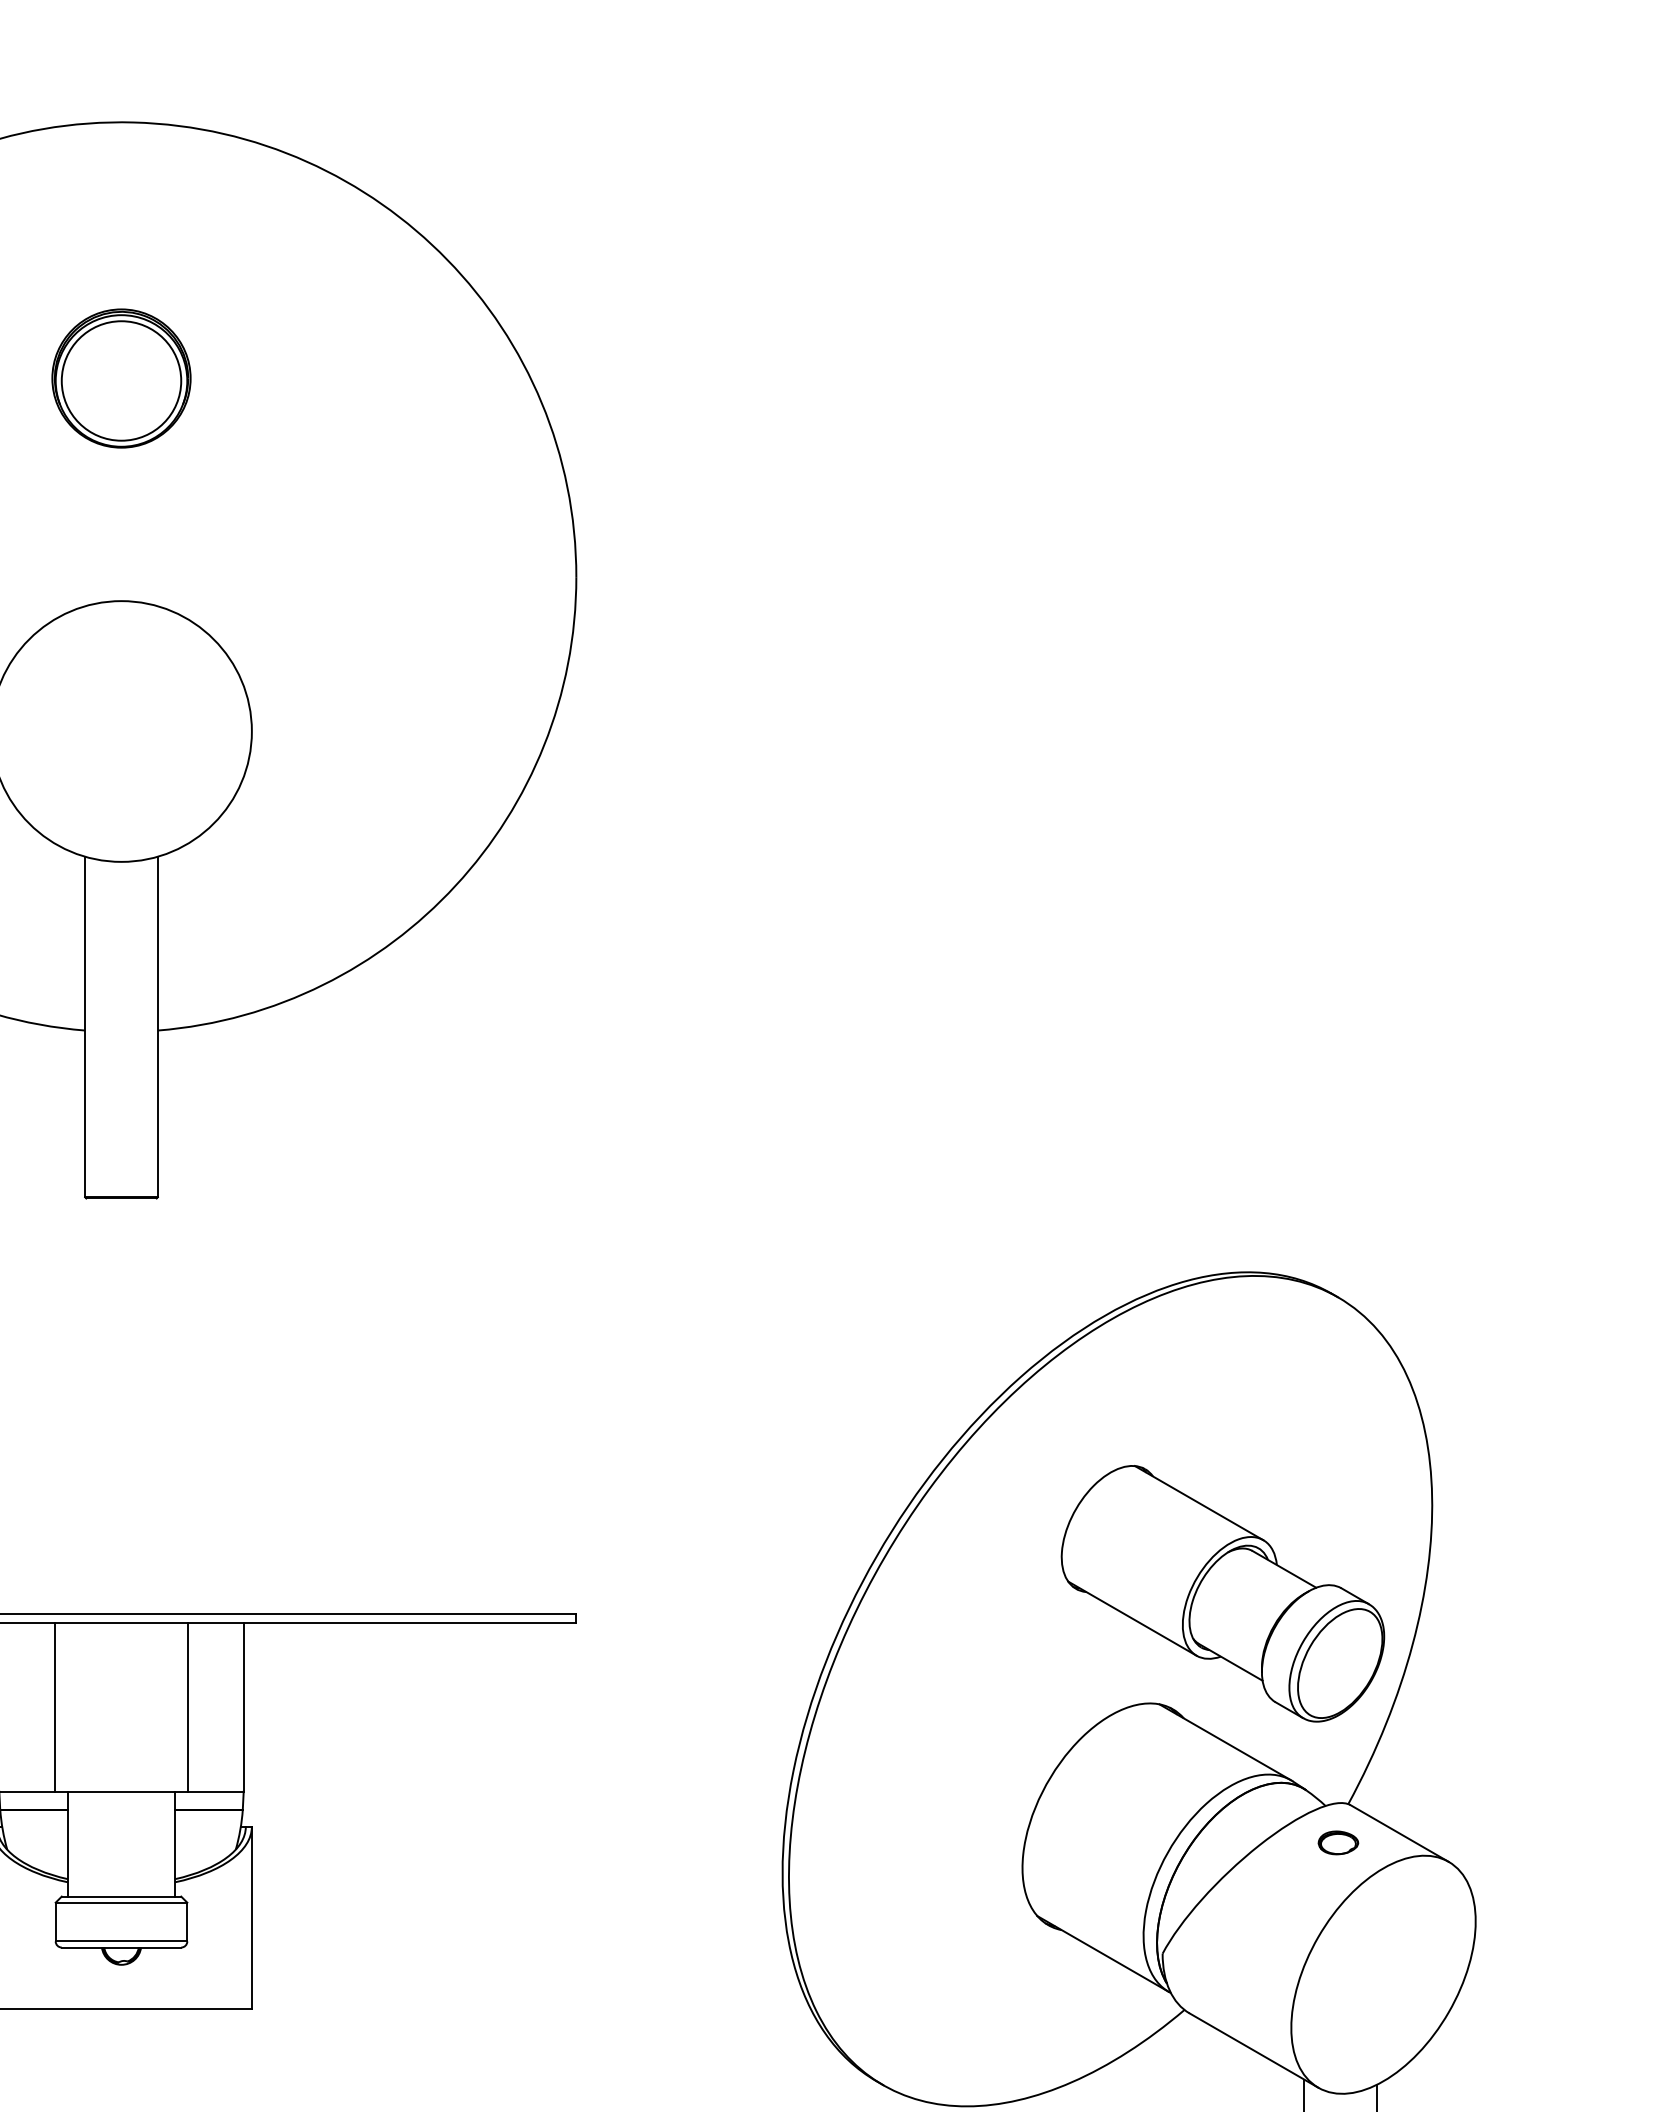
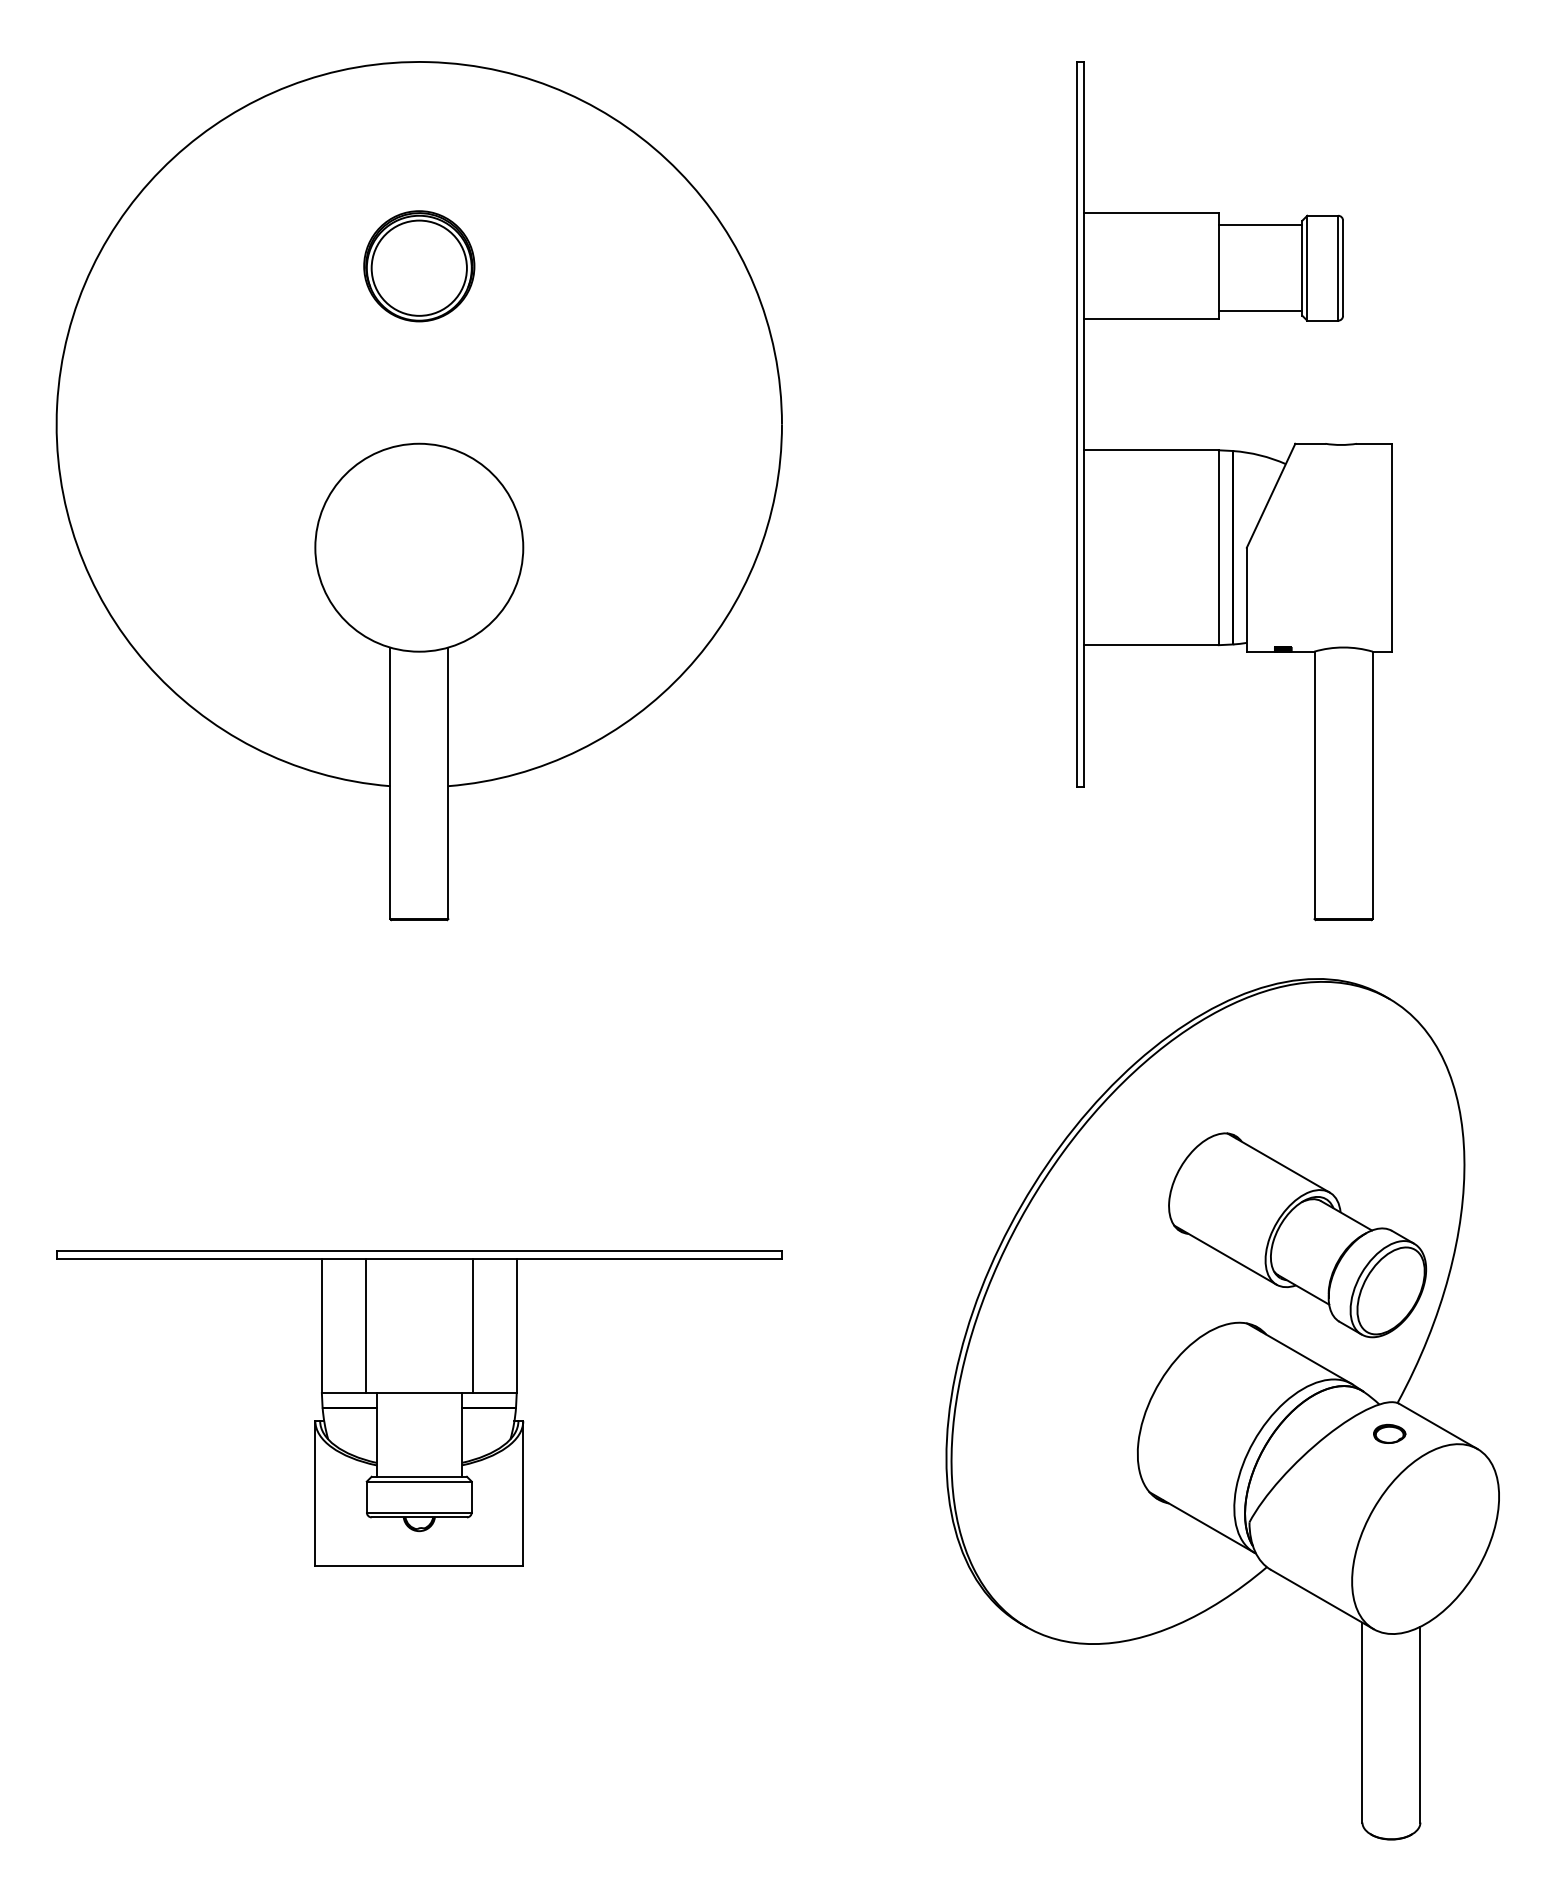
part: (1143, 660) -> (1234, 491), added

